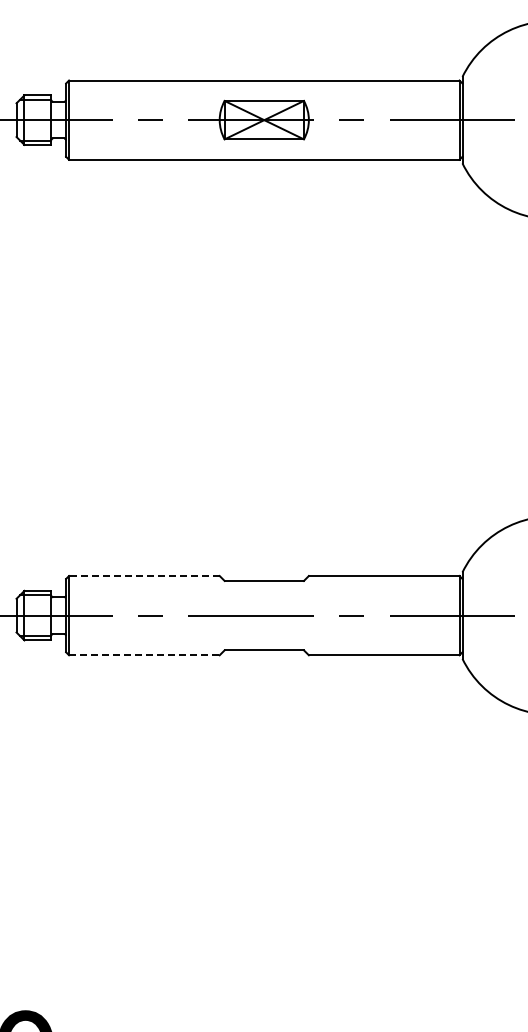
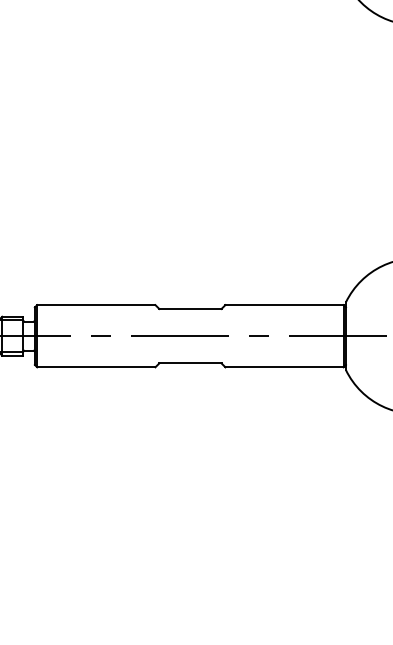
line: (143, 576) -> (95, 305), dashed -> solid
line: (144, 655) -> (96, 367), dashed -> solid

